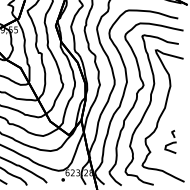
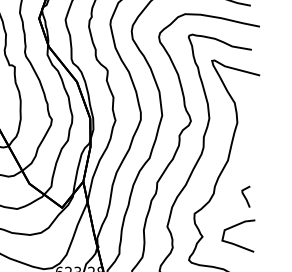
part: (170, 141) -> (237, 218), size x1.67

